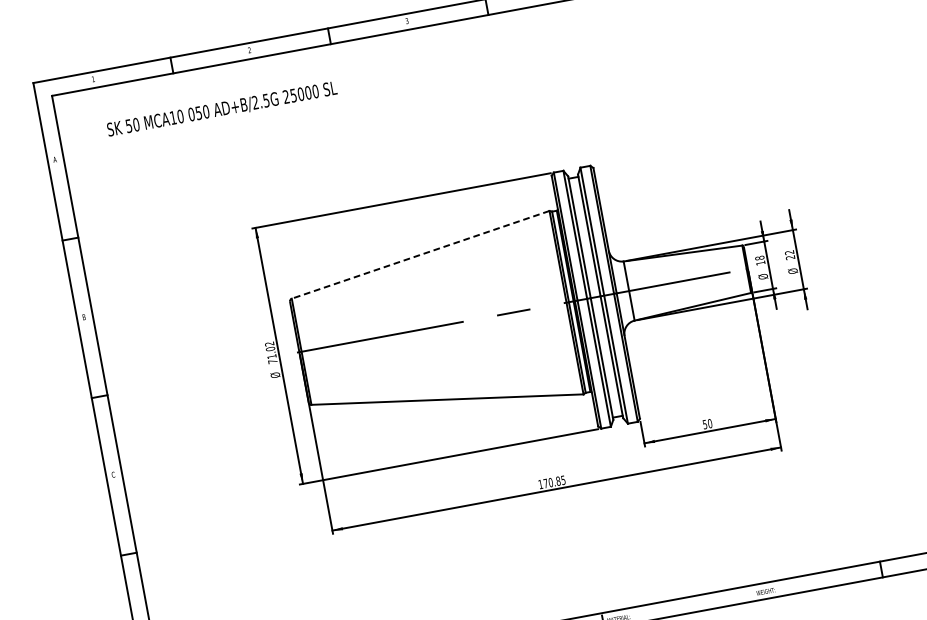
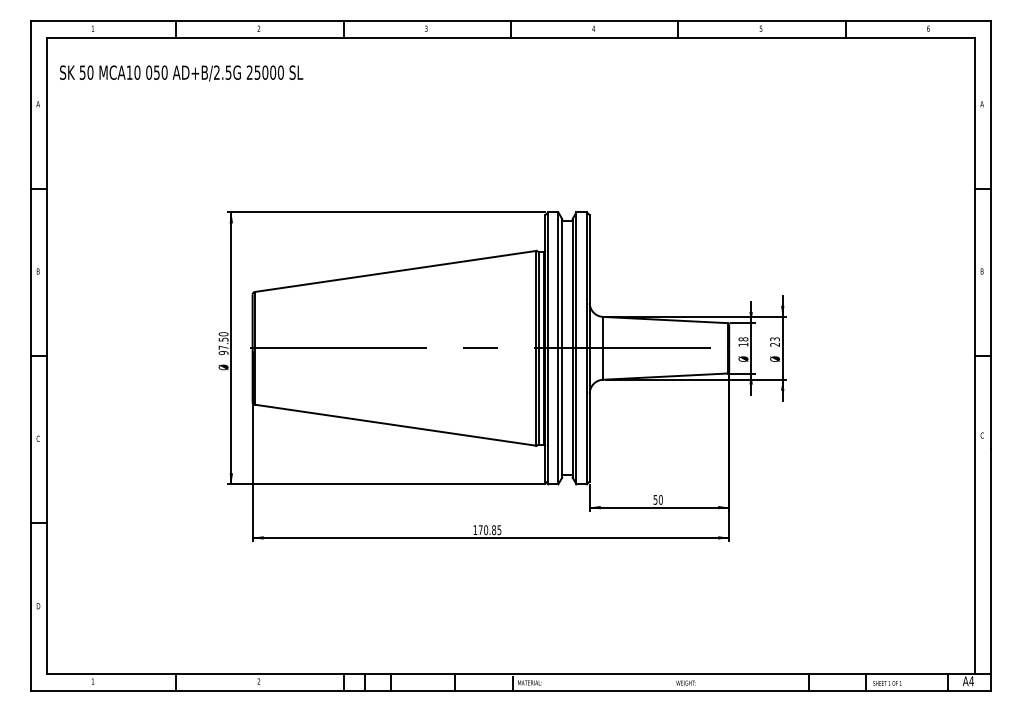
text: (222, 109) -> (181, 73), moved
text: (789, 252) -> (774, 339), 22 -> 23
line: (420, 254) -> (395, 271), dashed -> solid
text: (271, 352) -> (223, 343), 71.02 -> 97.50

